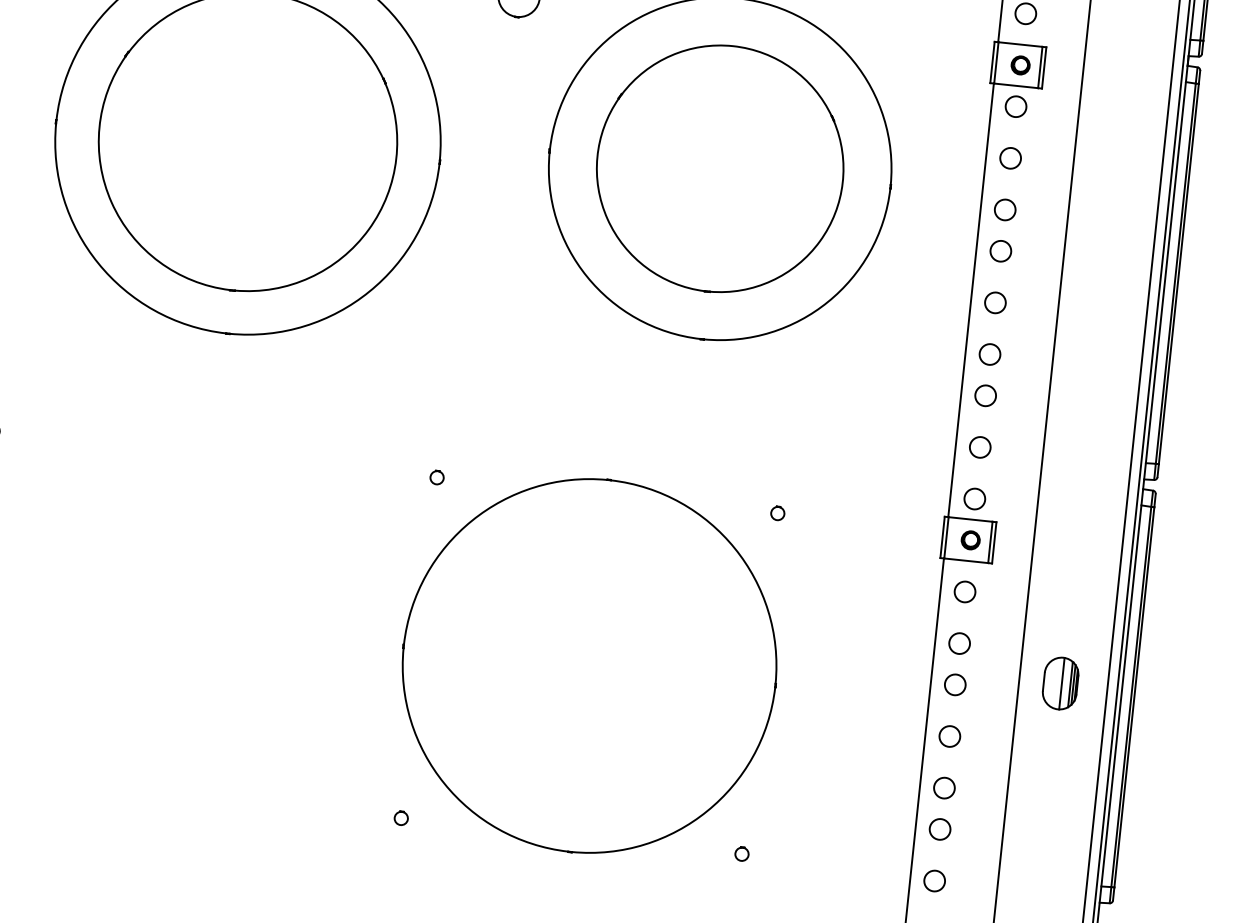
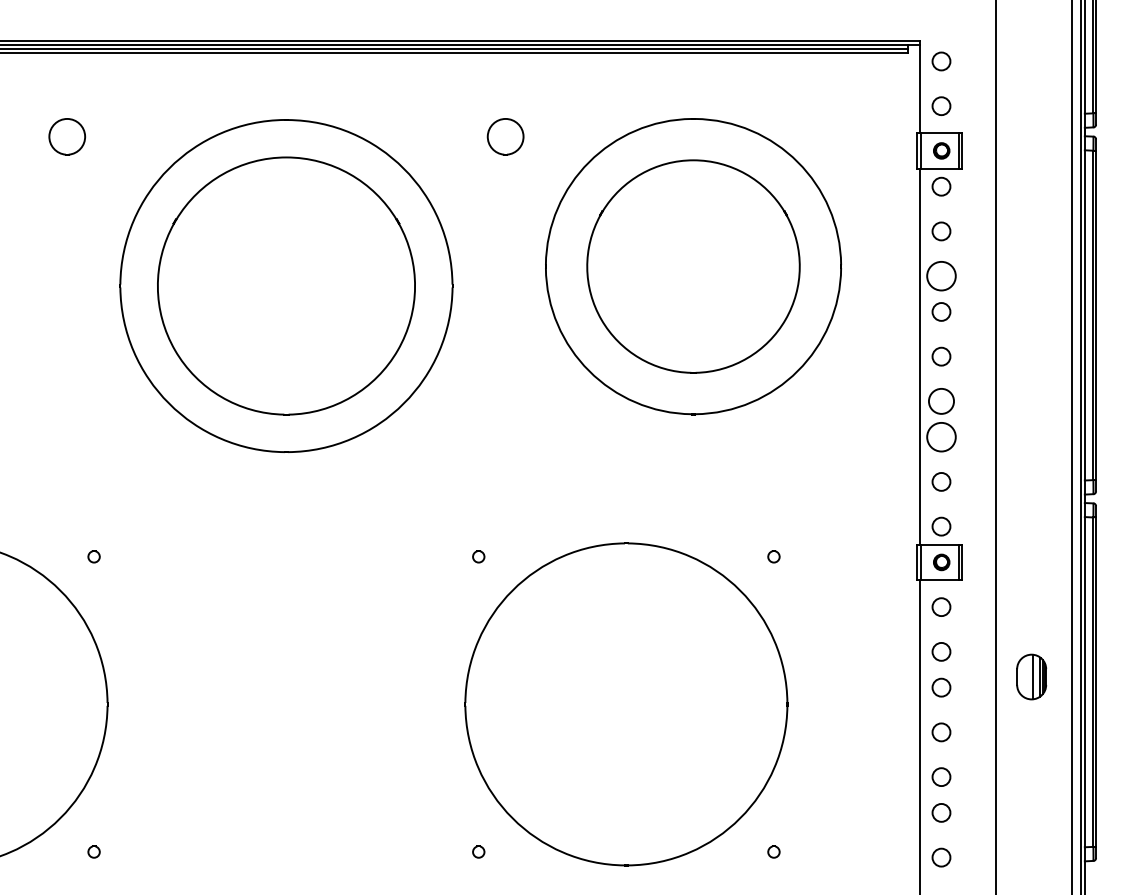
circle: (1005, 210) -> (941, 276), size x1.6
circle: (990, 354) -> (941, 401), size x1.4
circle: (985, 396) -> (941, 437), size x1.6

